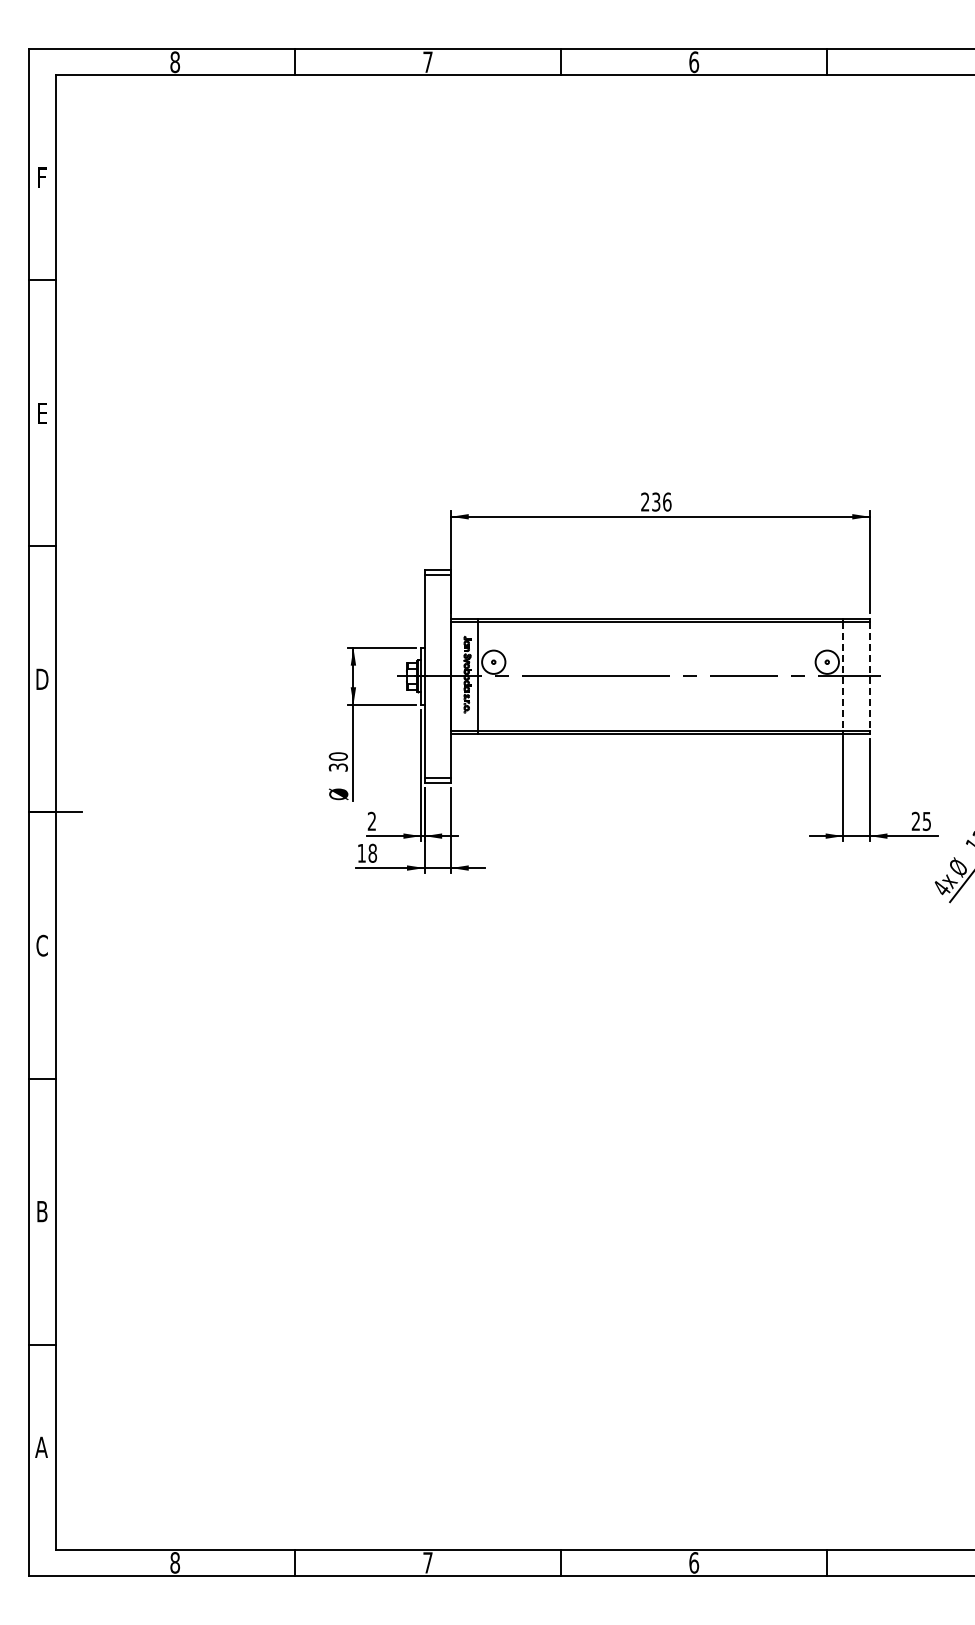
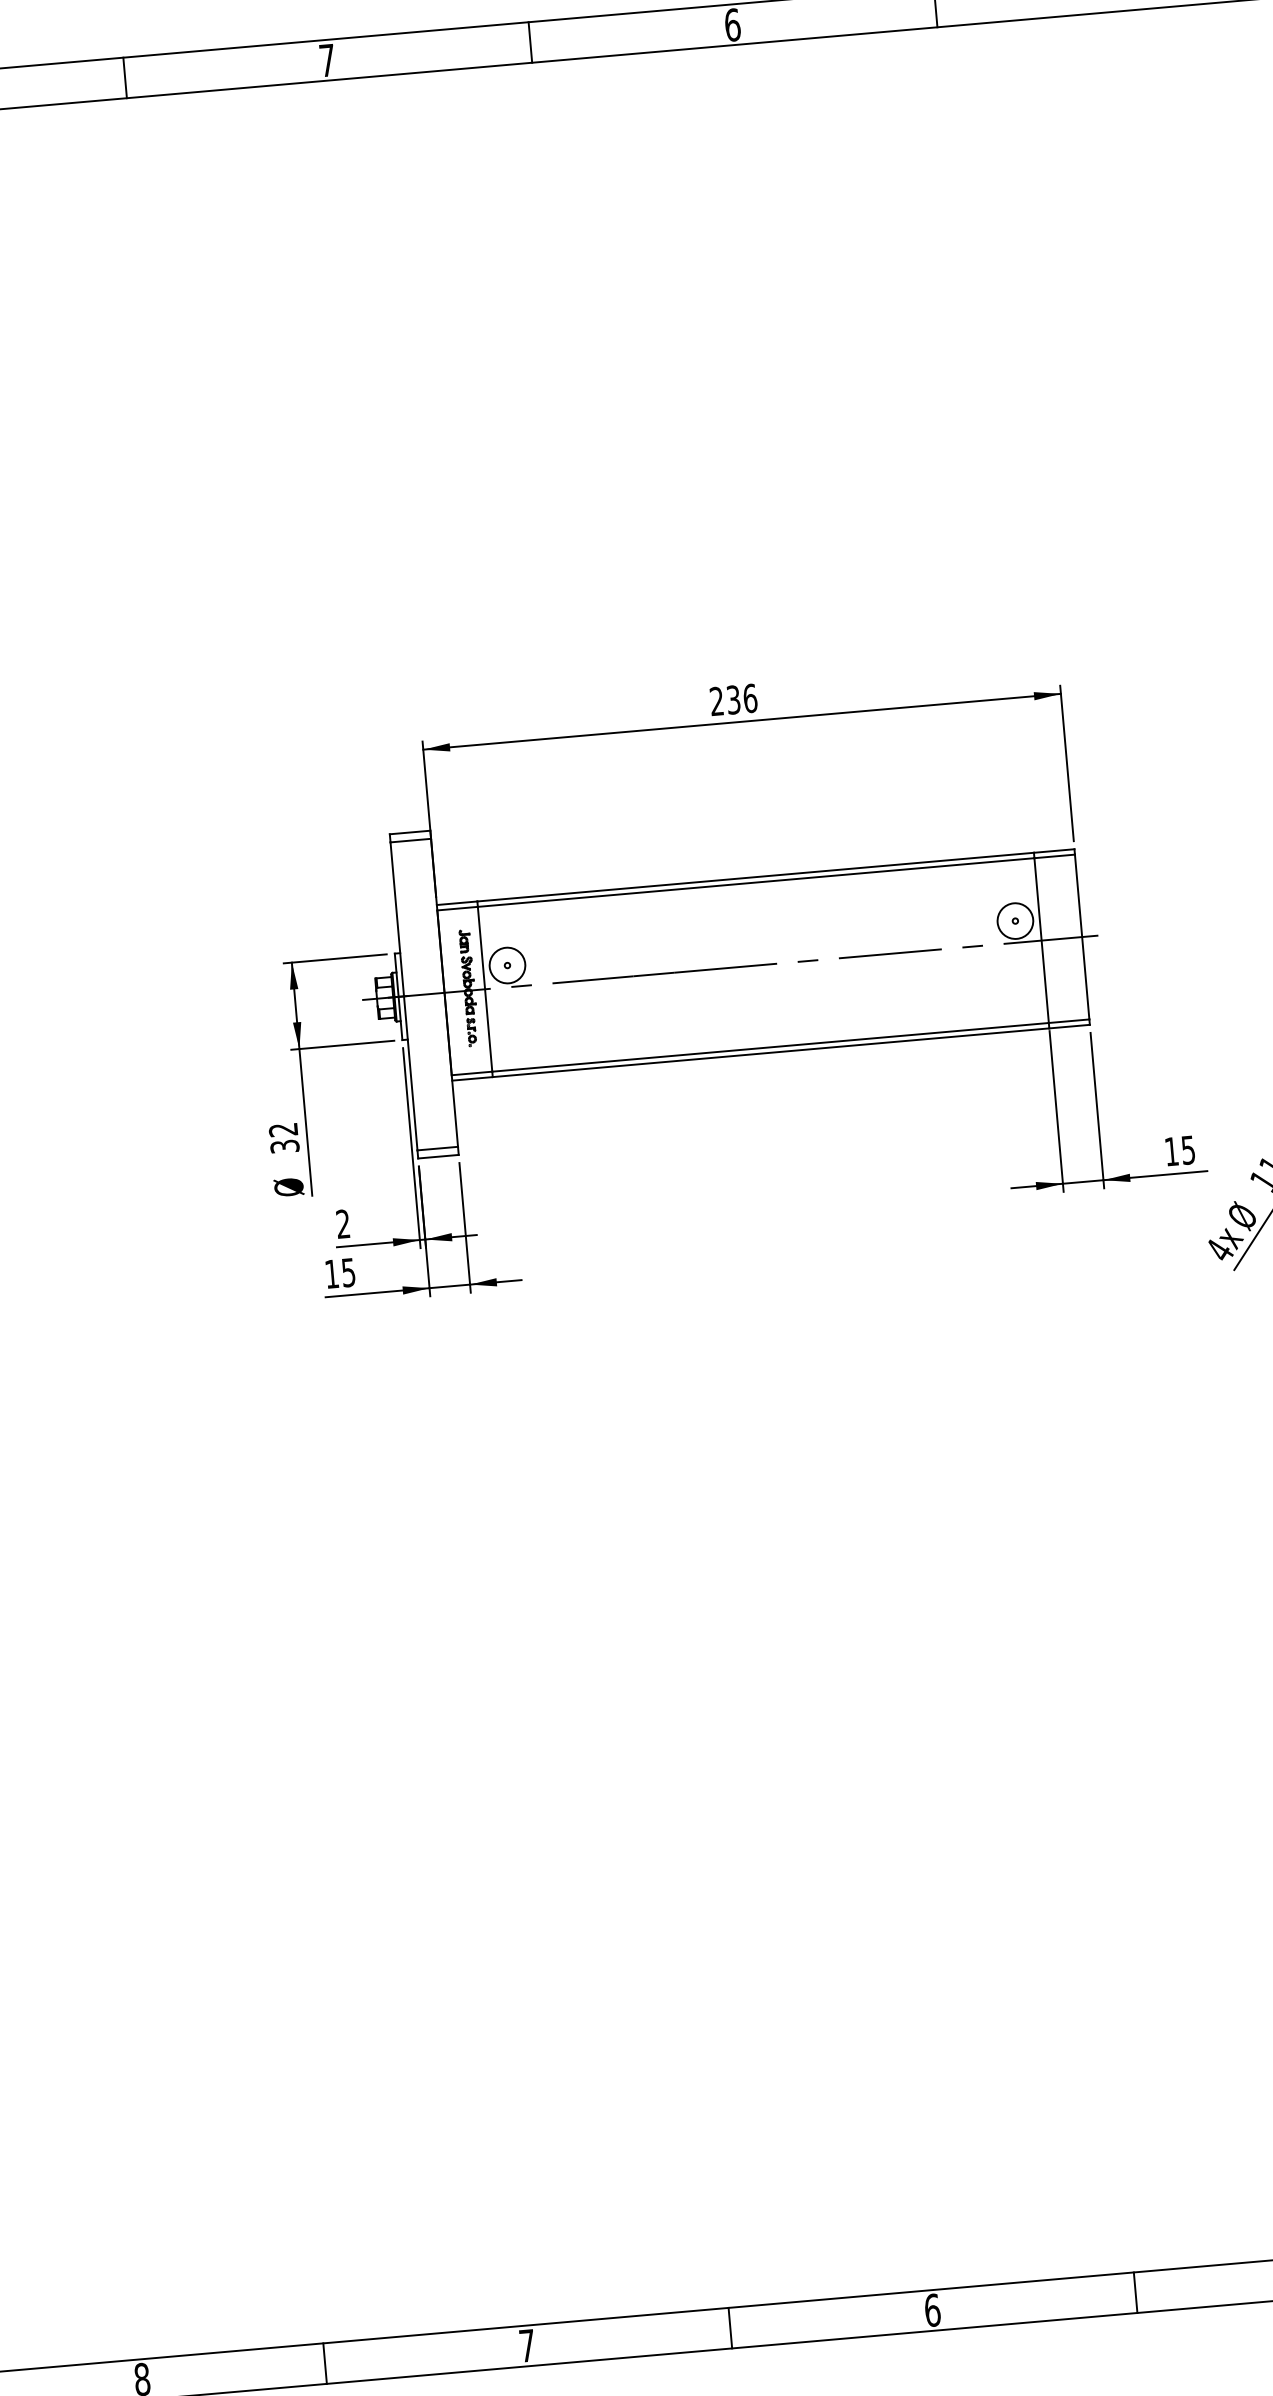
line: (843, 676) -> (1041, 940), dashed -> solid
line: (869, 676) -> (1081, 937), dashed -> solid
text: (337, 756) -> (282, 1129), 30 -> 32
text: (915, 820) -> (1170, 1150), 25 -> 15
text: (372, 852) -> (348, 1271), 18 -> 15

